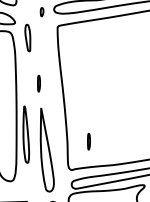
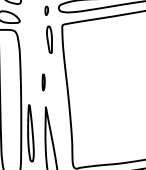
part: (27, 37) -> (49, 39), moved
line: (88, 141) -> (93, 140), removed

